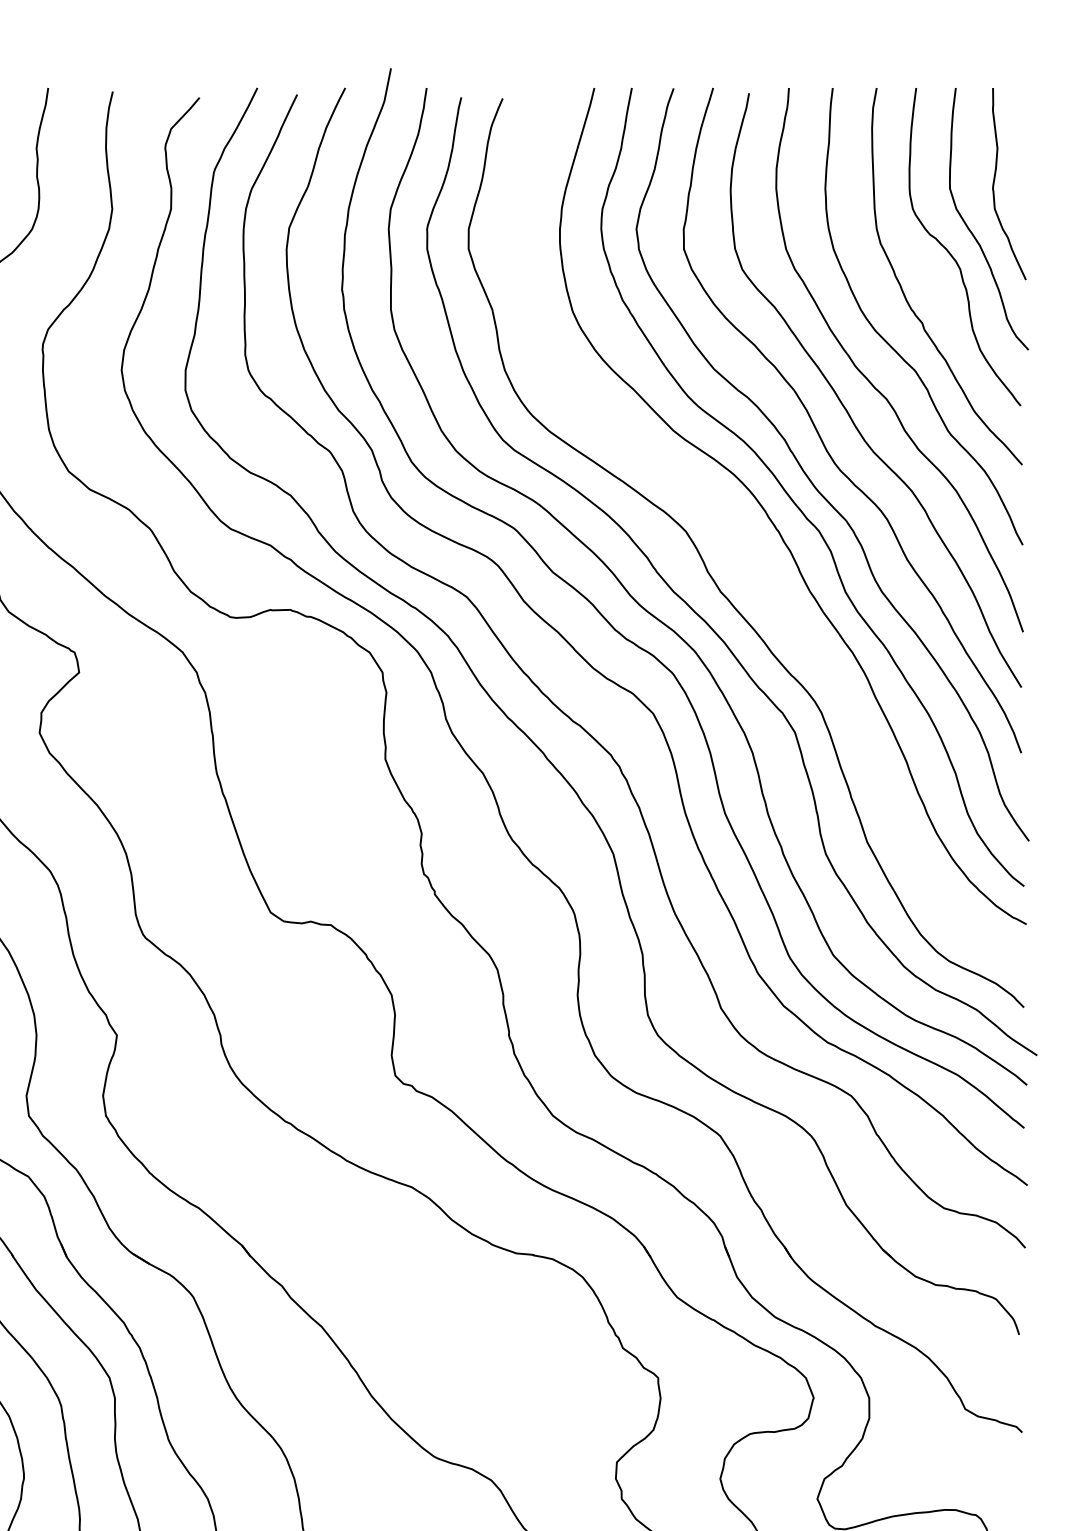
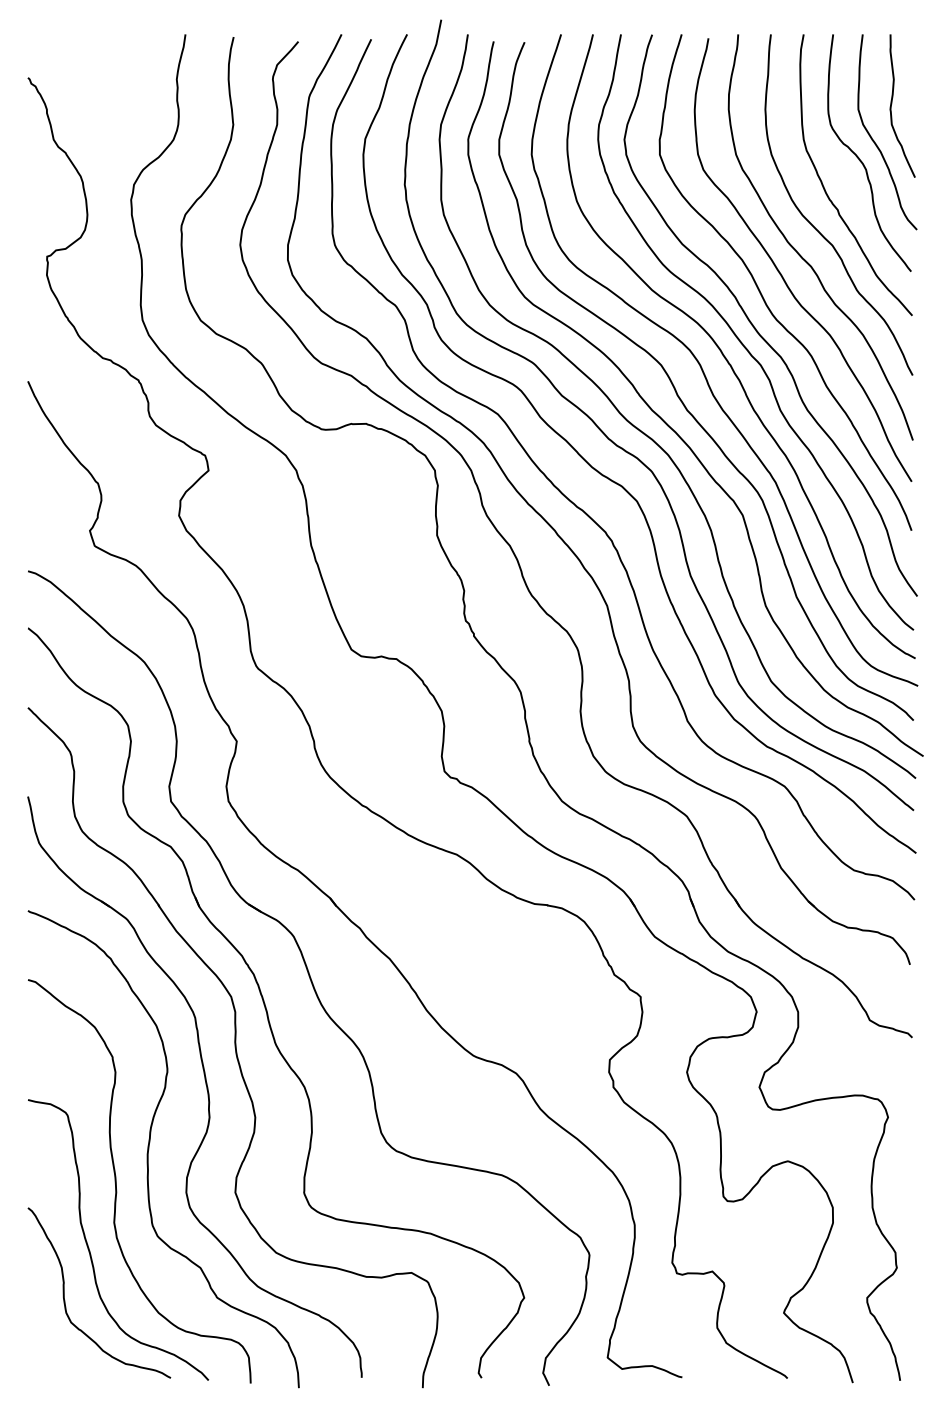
curve: (742, 537) -> (703, 369), added

